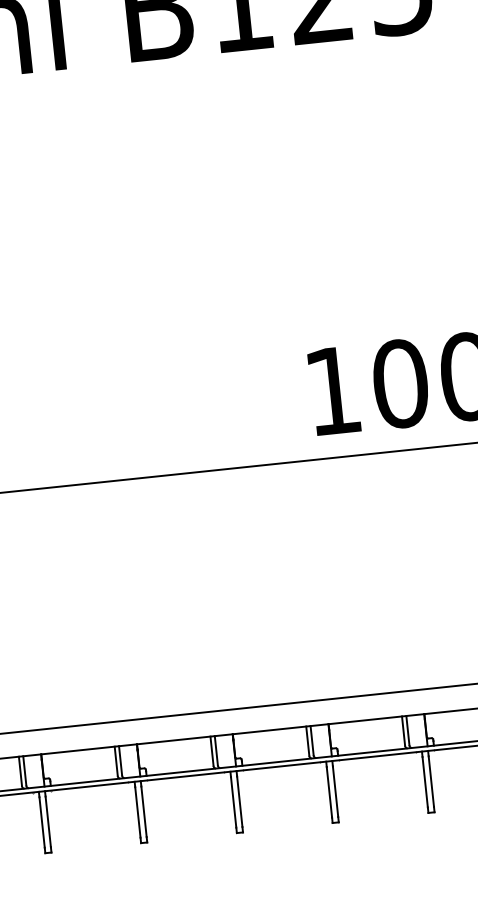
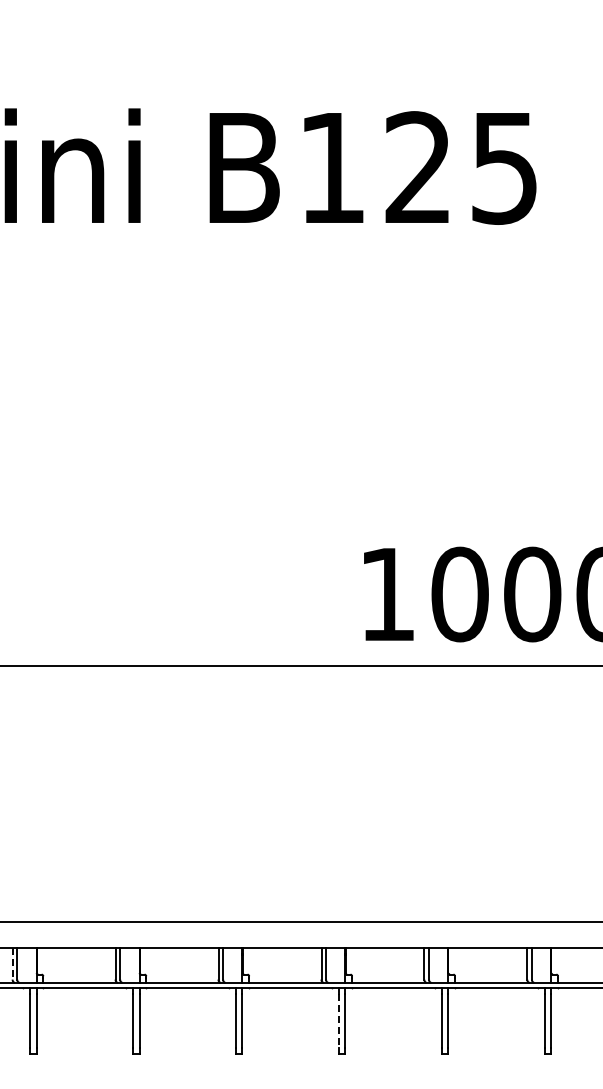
line: (20, 770) -> (12, 963), solid -> dashed
line: (329, 793) -> (338, 1021), solid -> dashed

